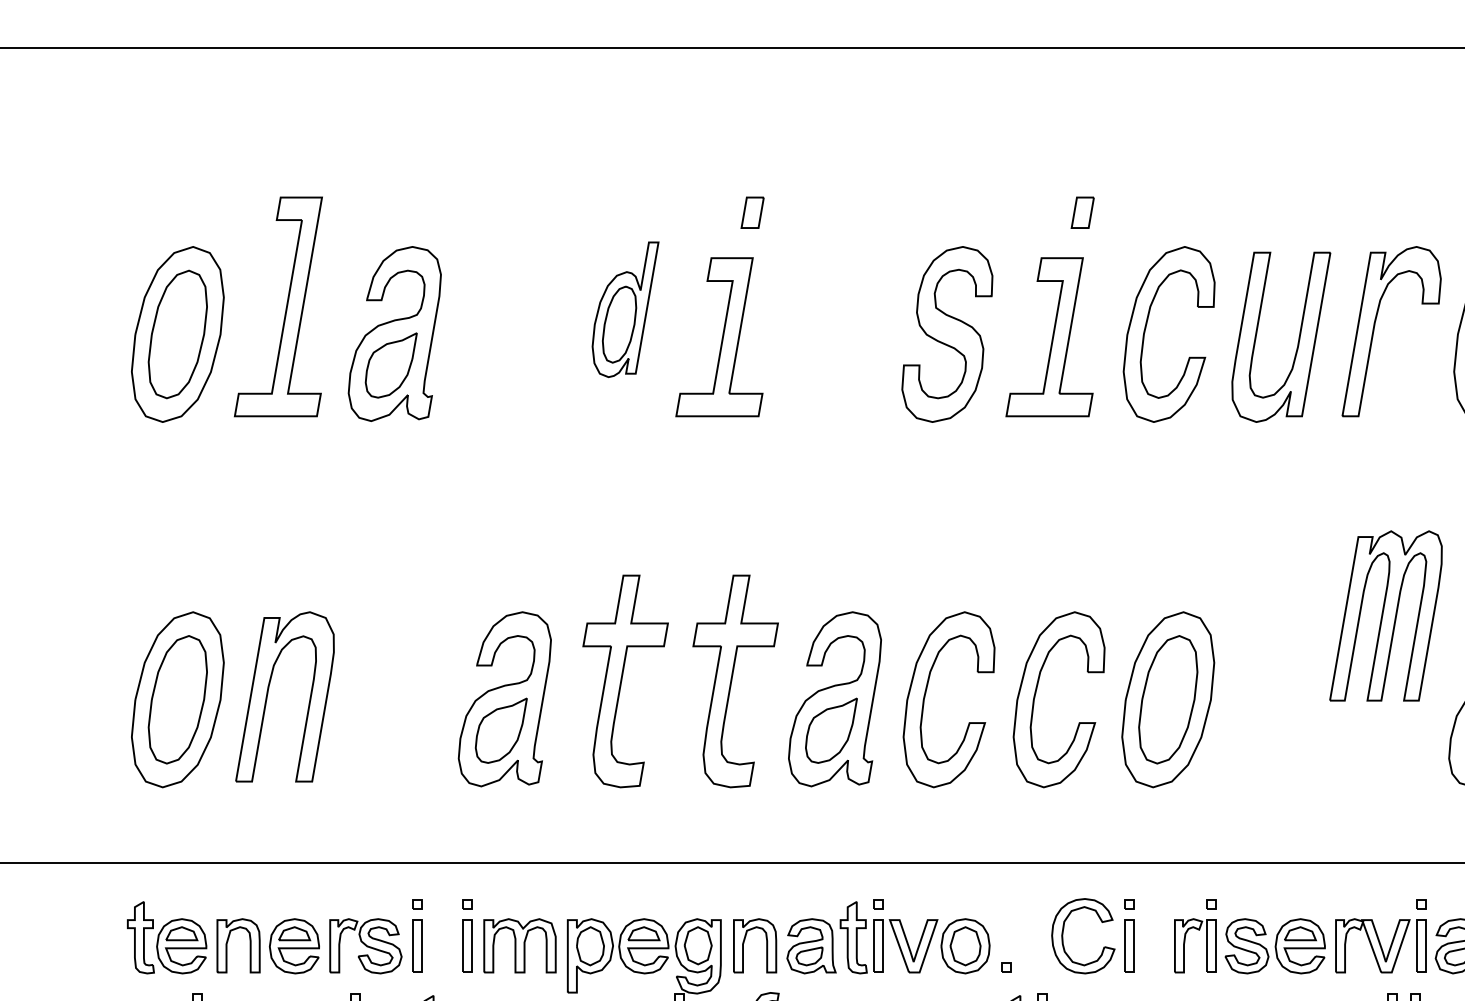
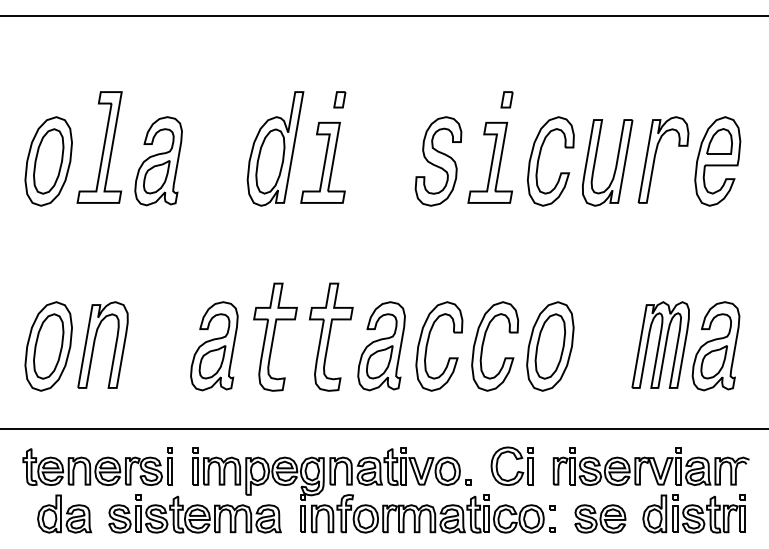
part: (625, 308) -> (275, 148), size x1.67
part: (1385, 614) -> (660, 344), moved

